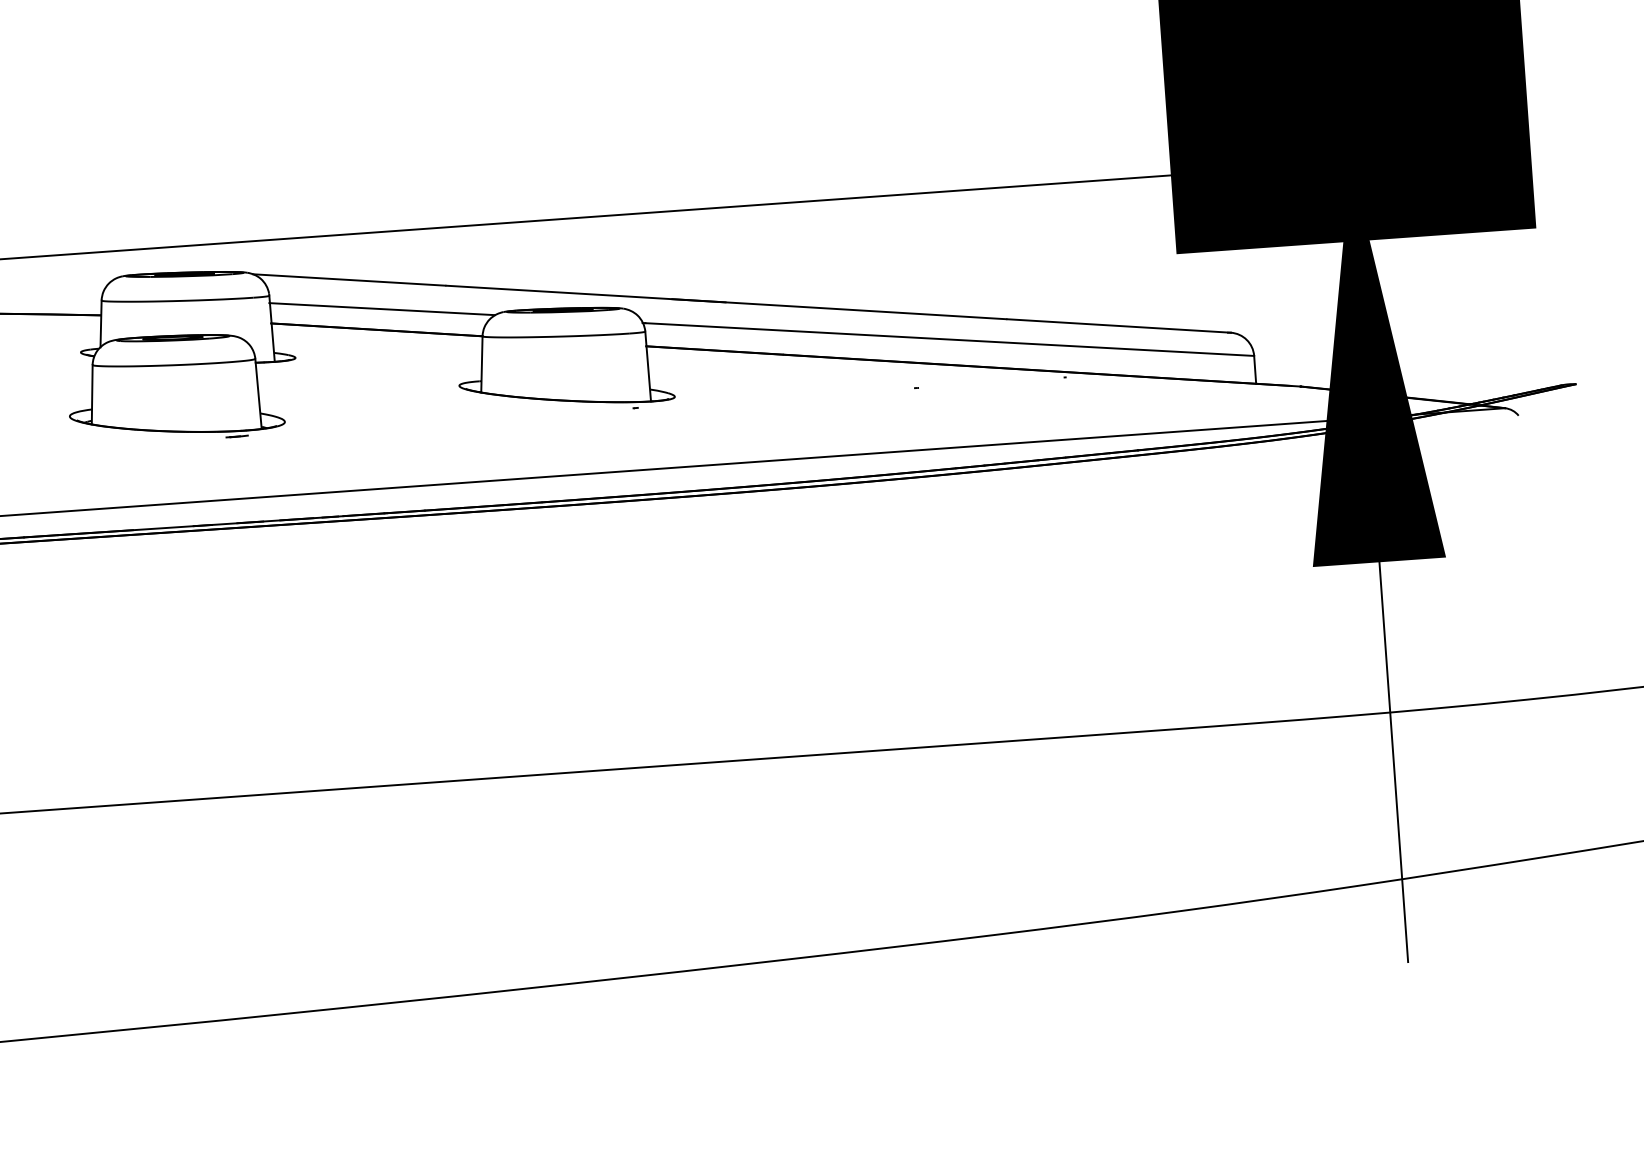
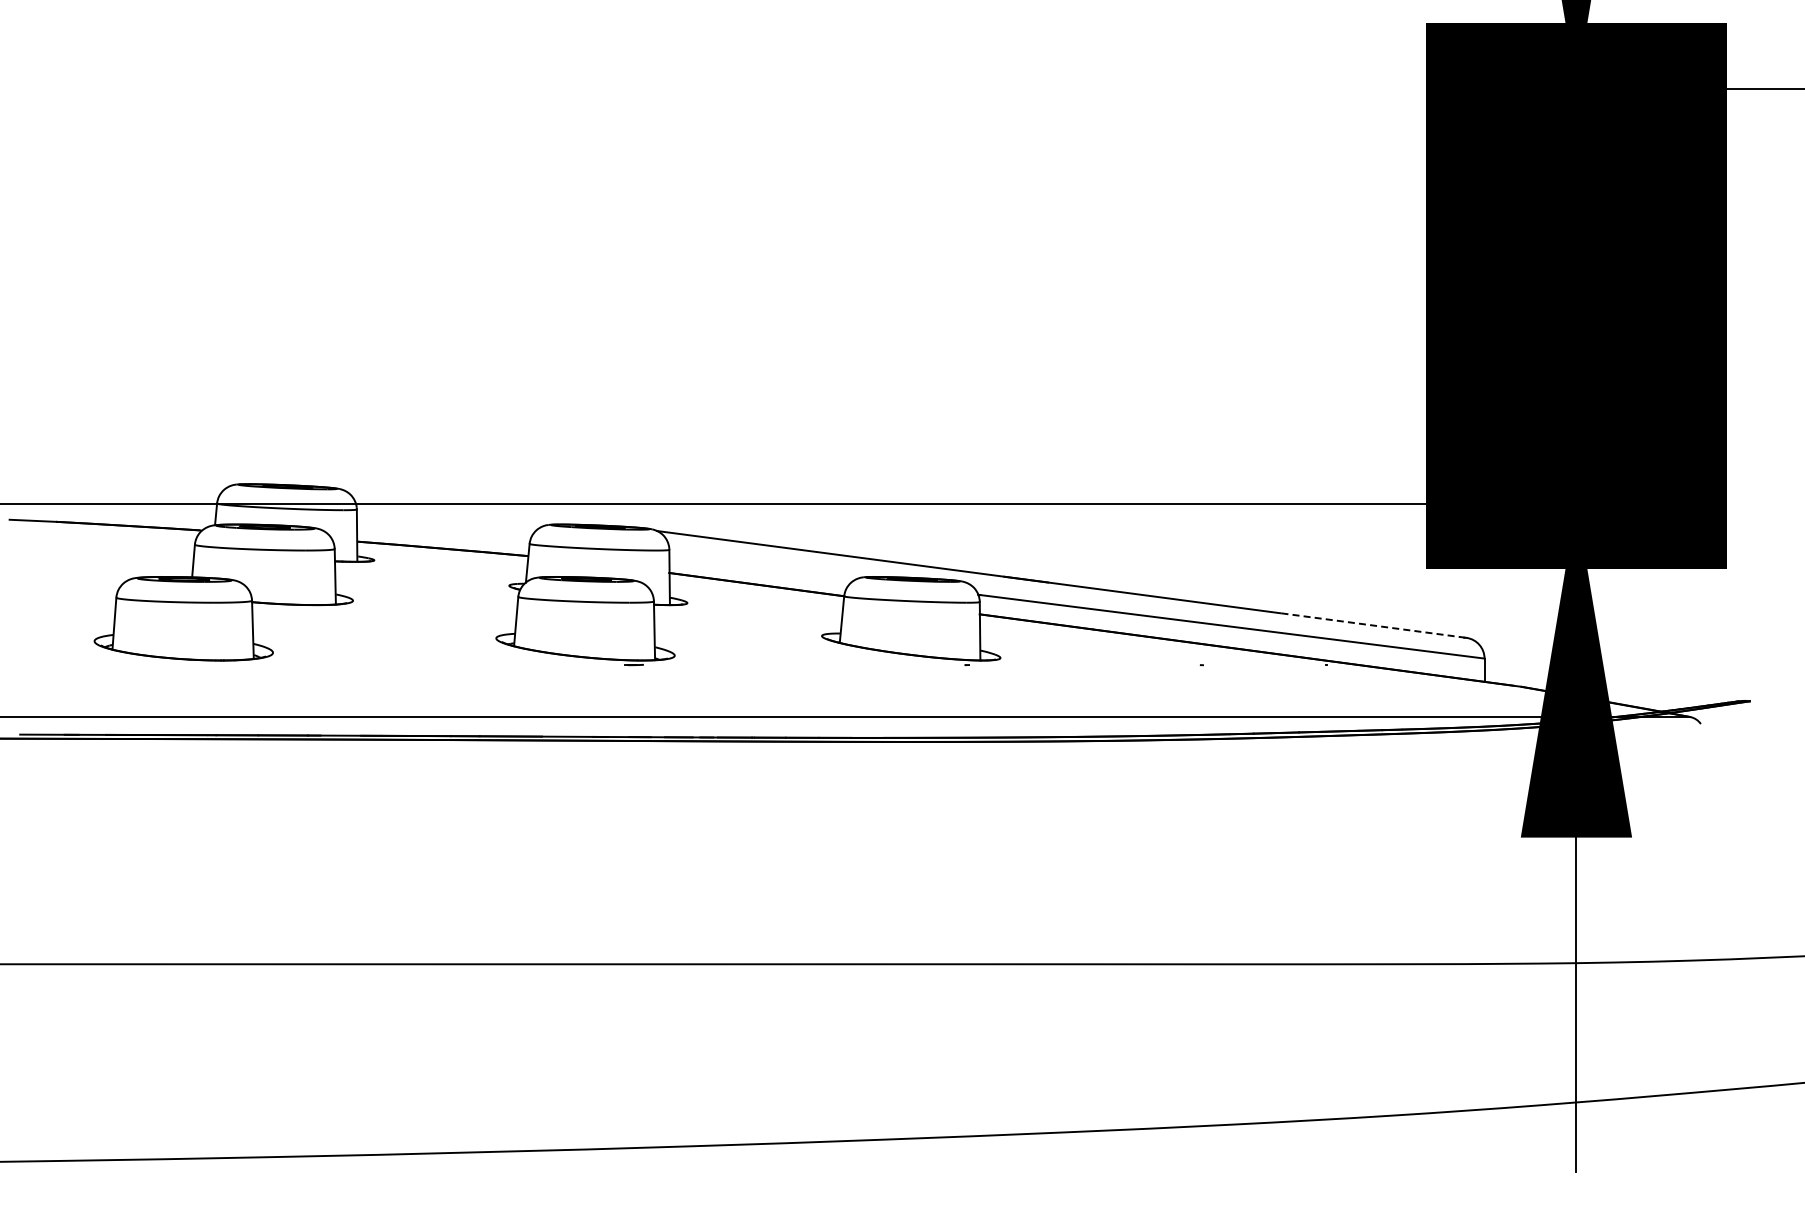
line: (381, 308) -> (761, 567), removed
line: (1119, 325) -> (1374, 625), solid -> dashed

